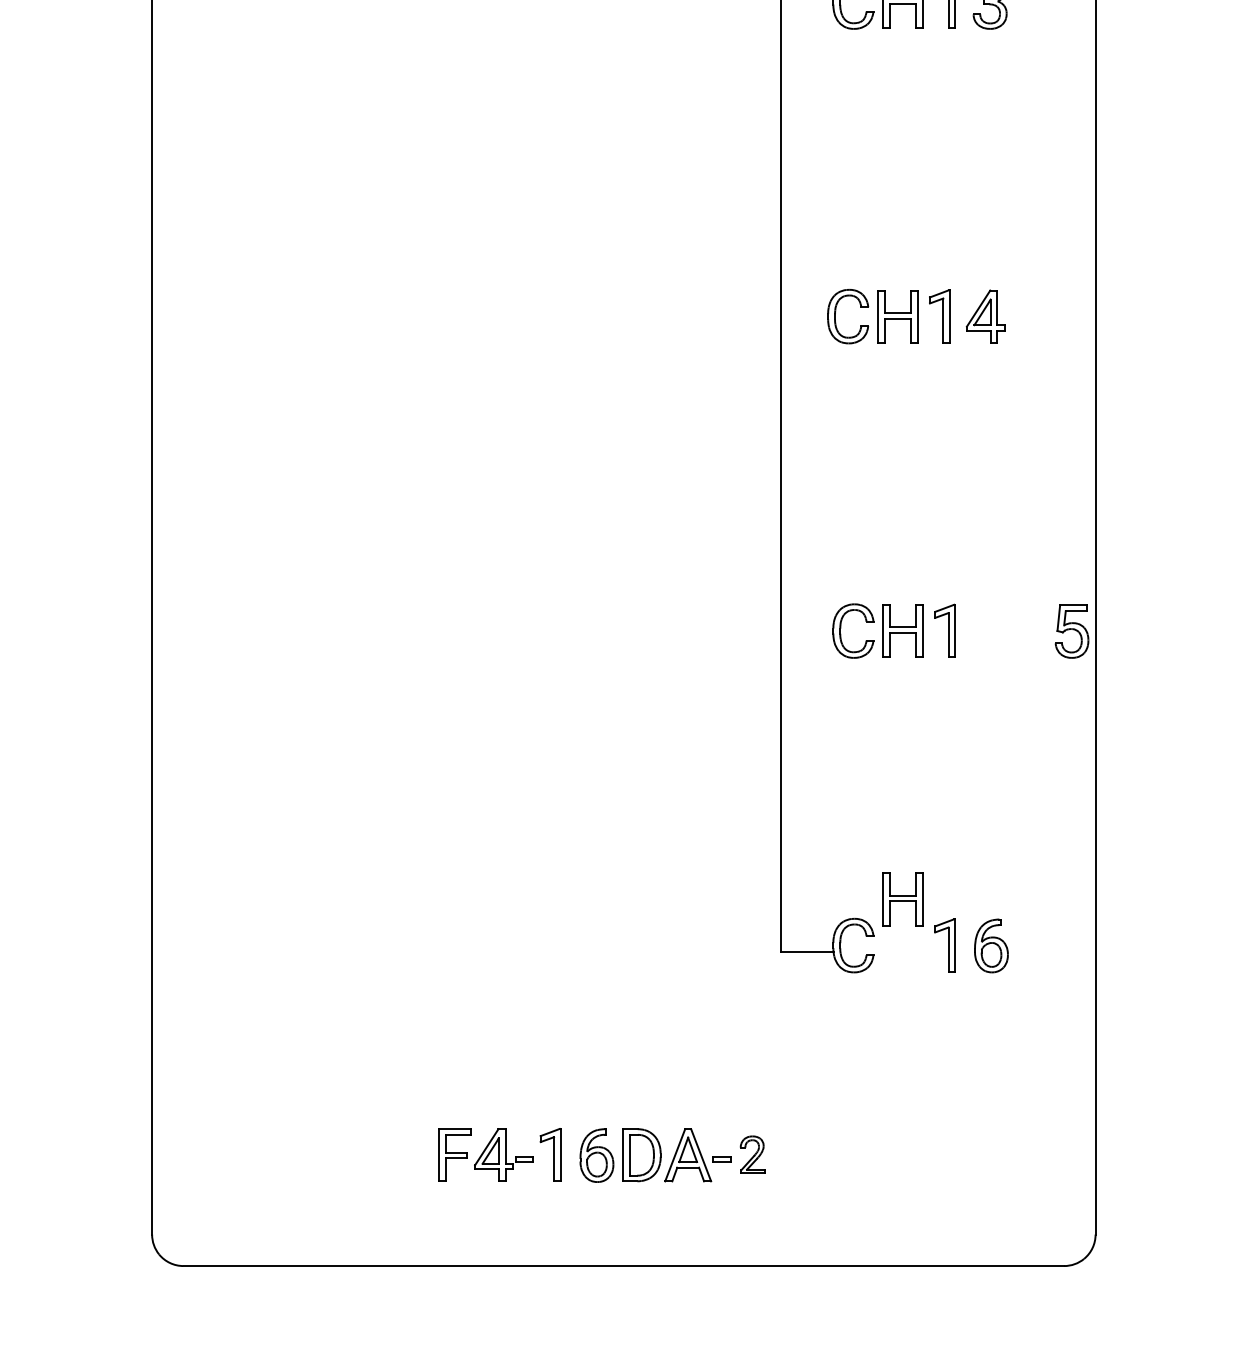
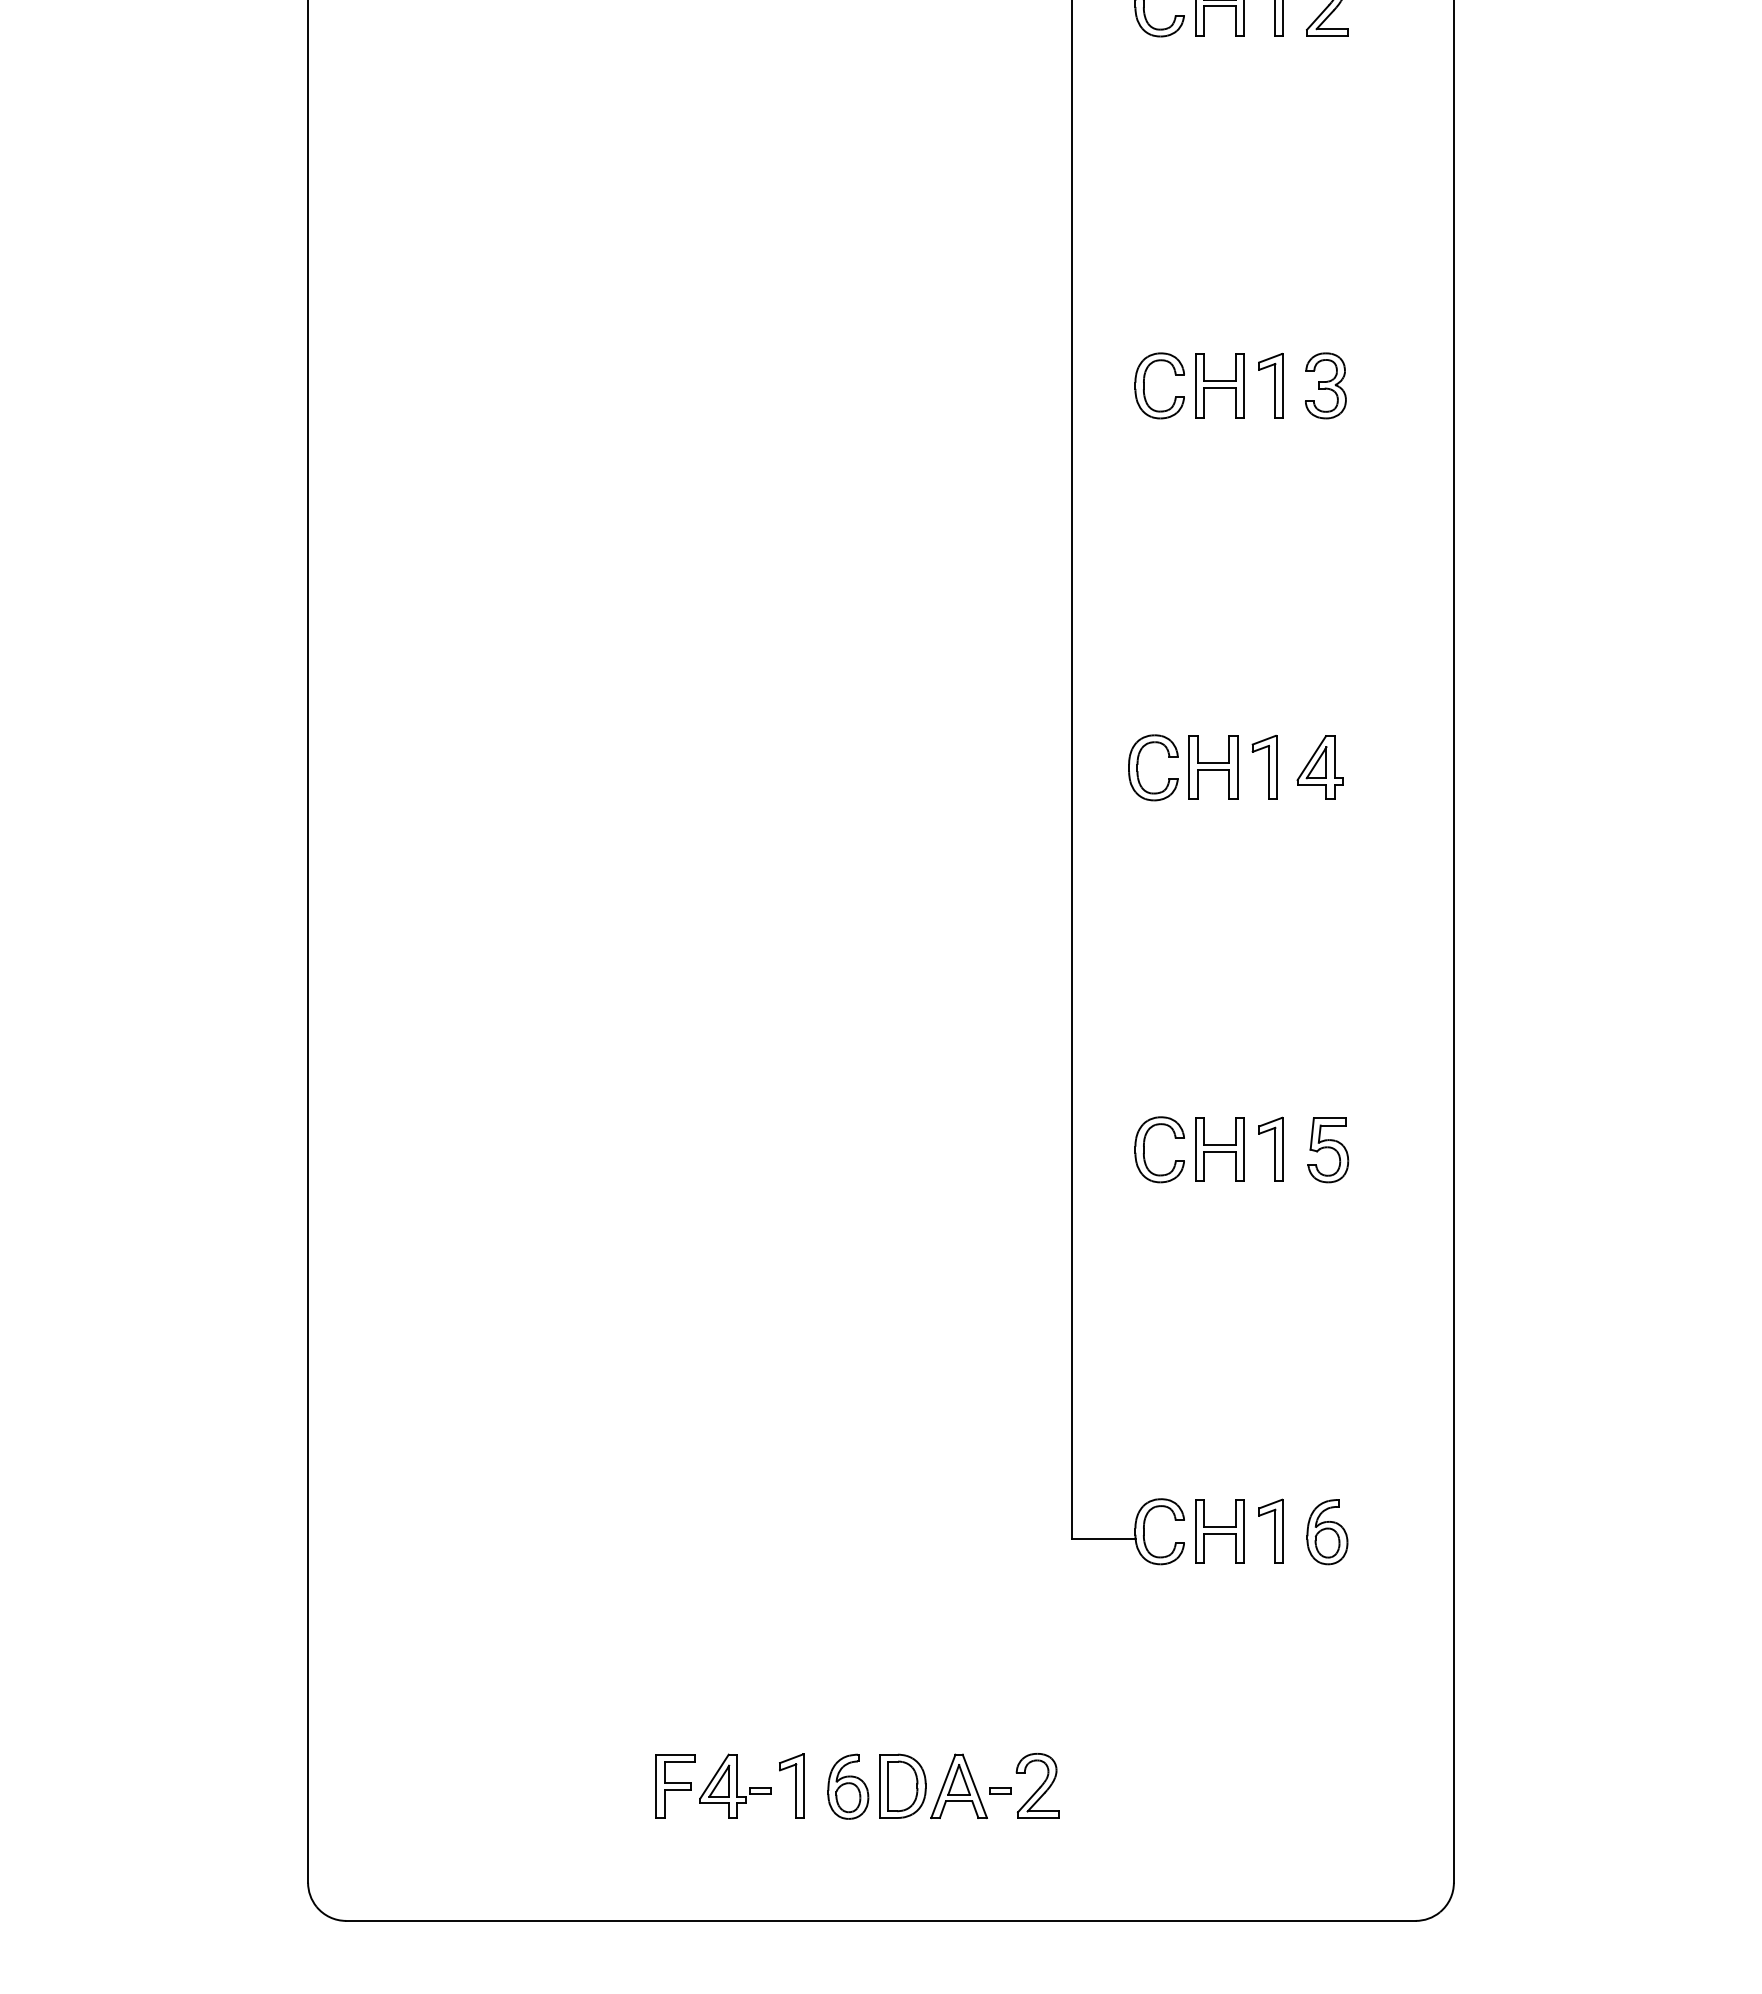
part: (1072, 631) -> (1328, 1150), moved
part: (902, 899) -> (1219, 1531), moved
part: (752, 1154) -> (1037, 1785), size x1.43

